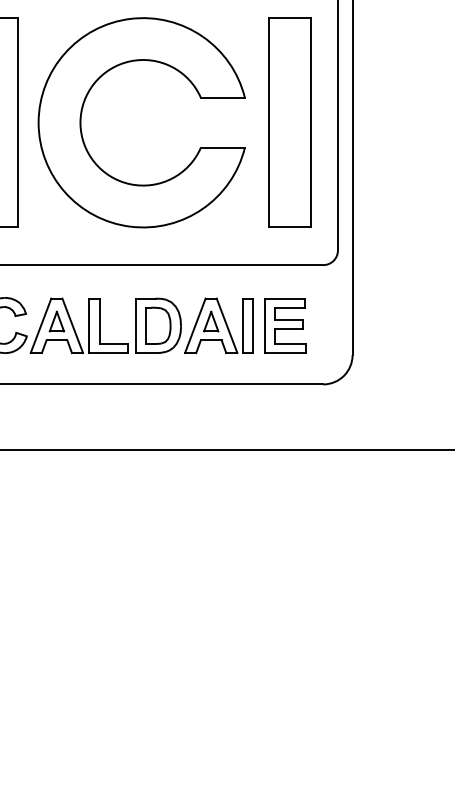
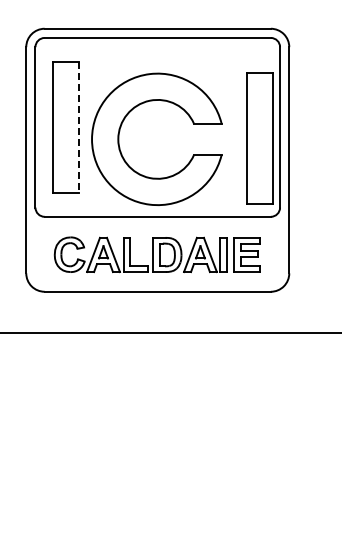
part: (93, 87) -> (126, 117), moved
line: (17, 122) -> (78, 127), solid -> dashed
part: (289, 122) -> (259, 138), moved

